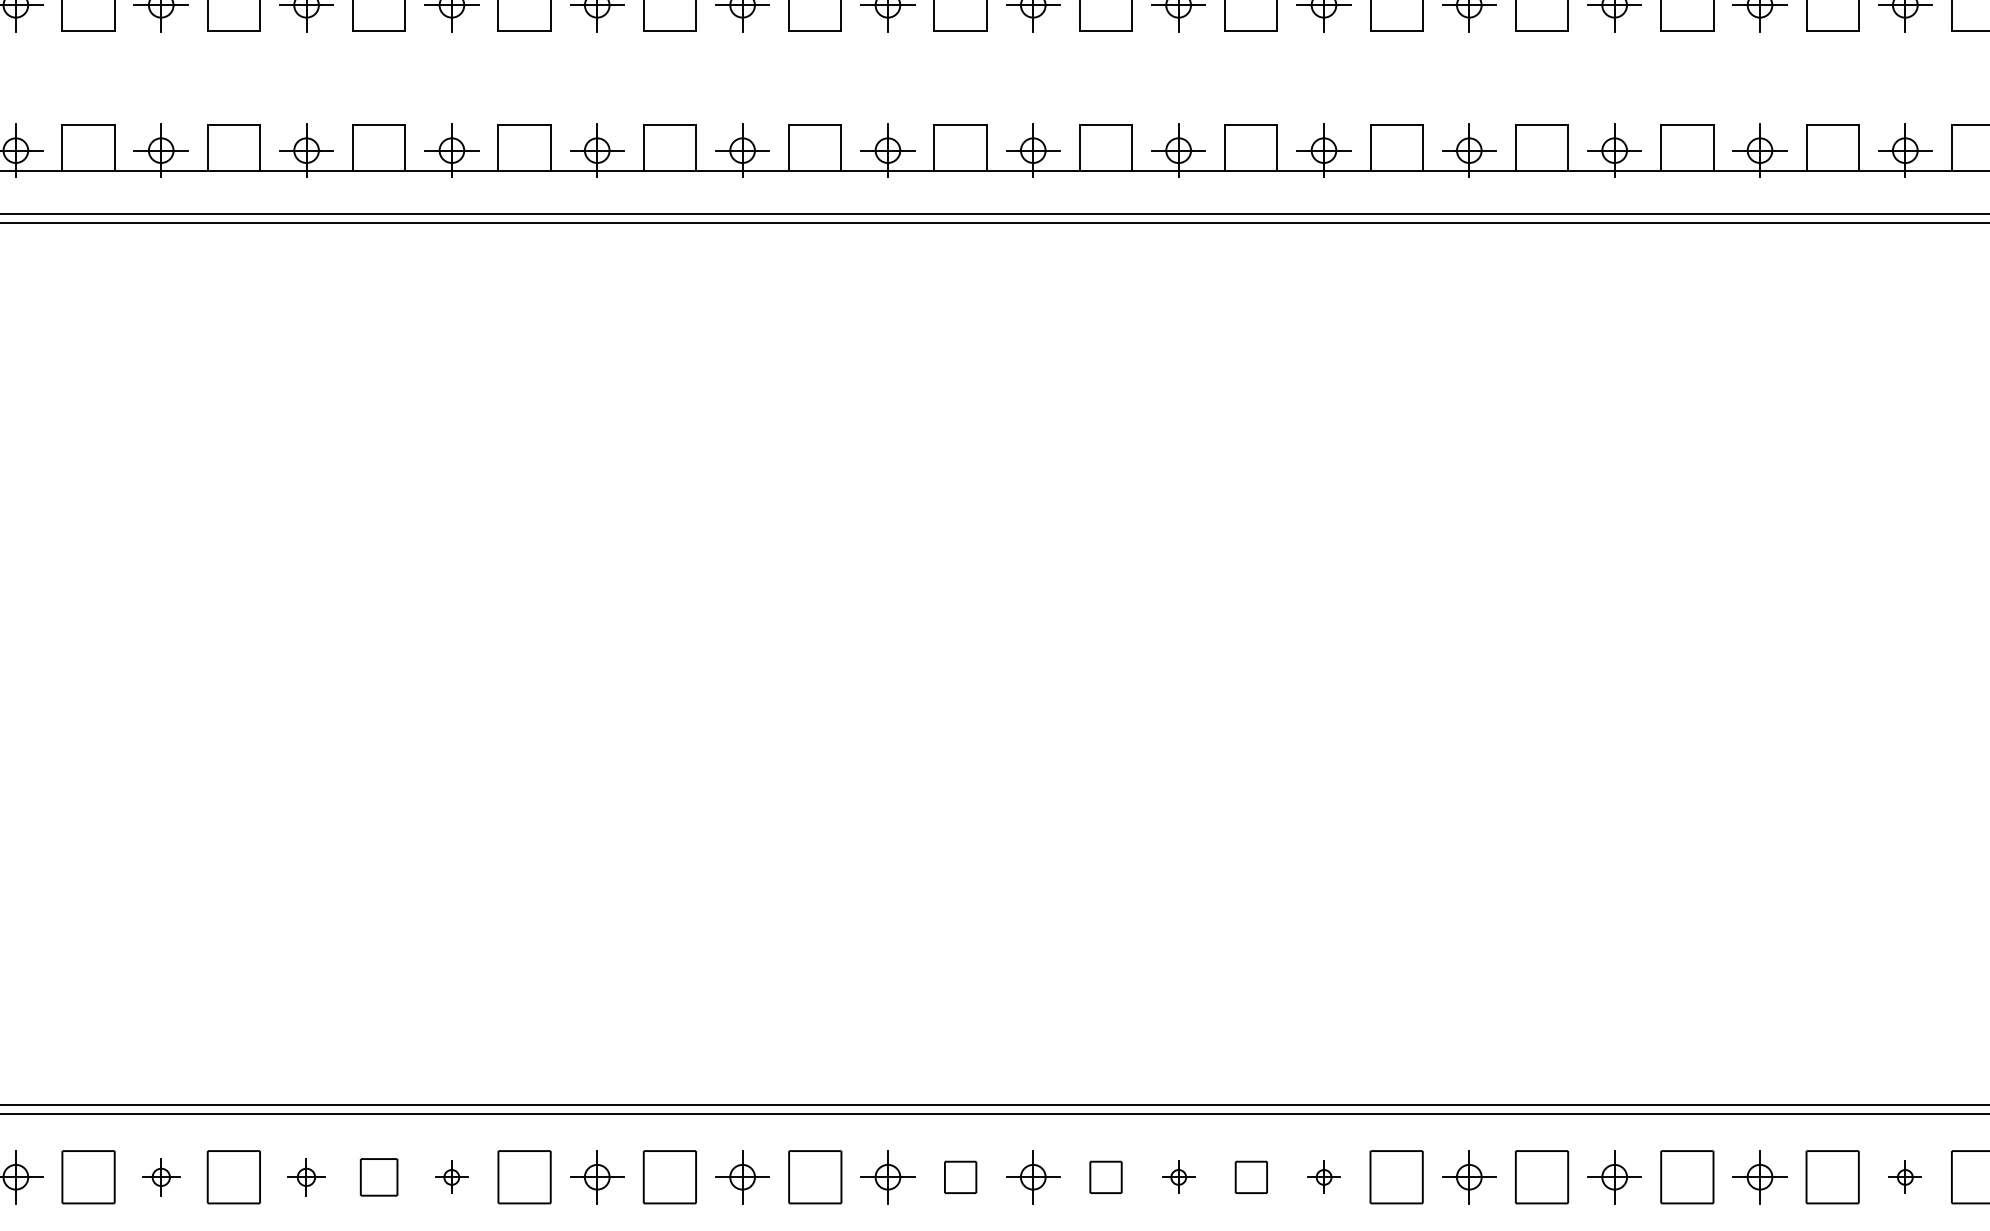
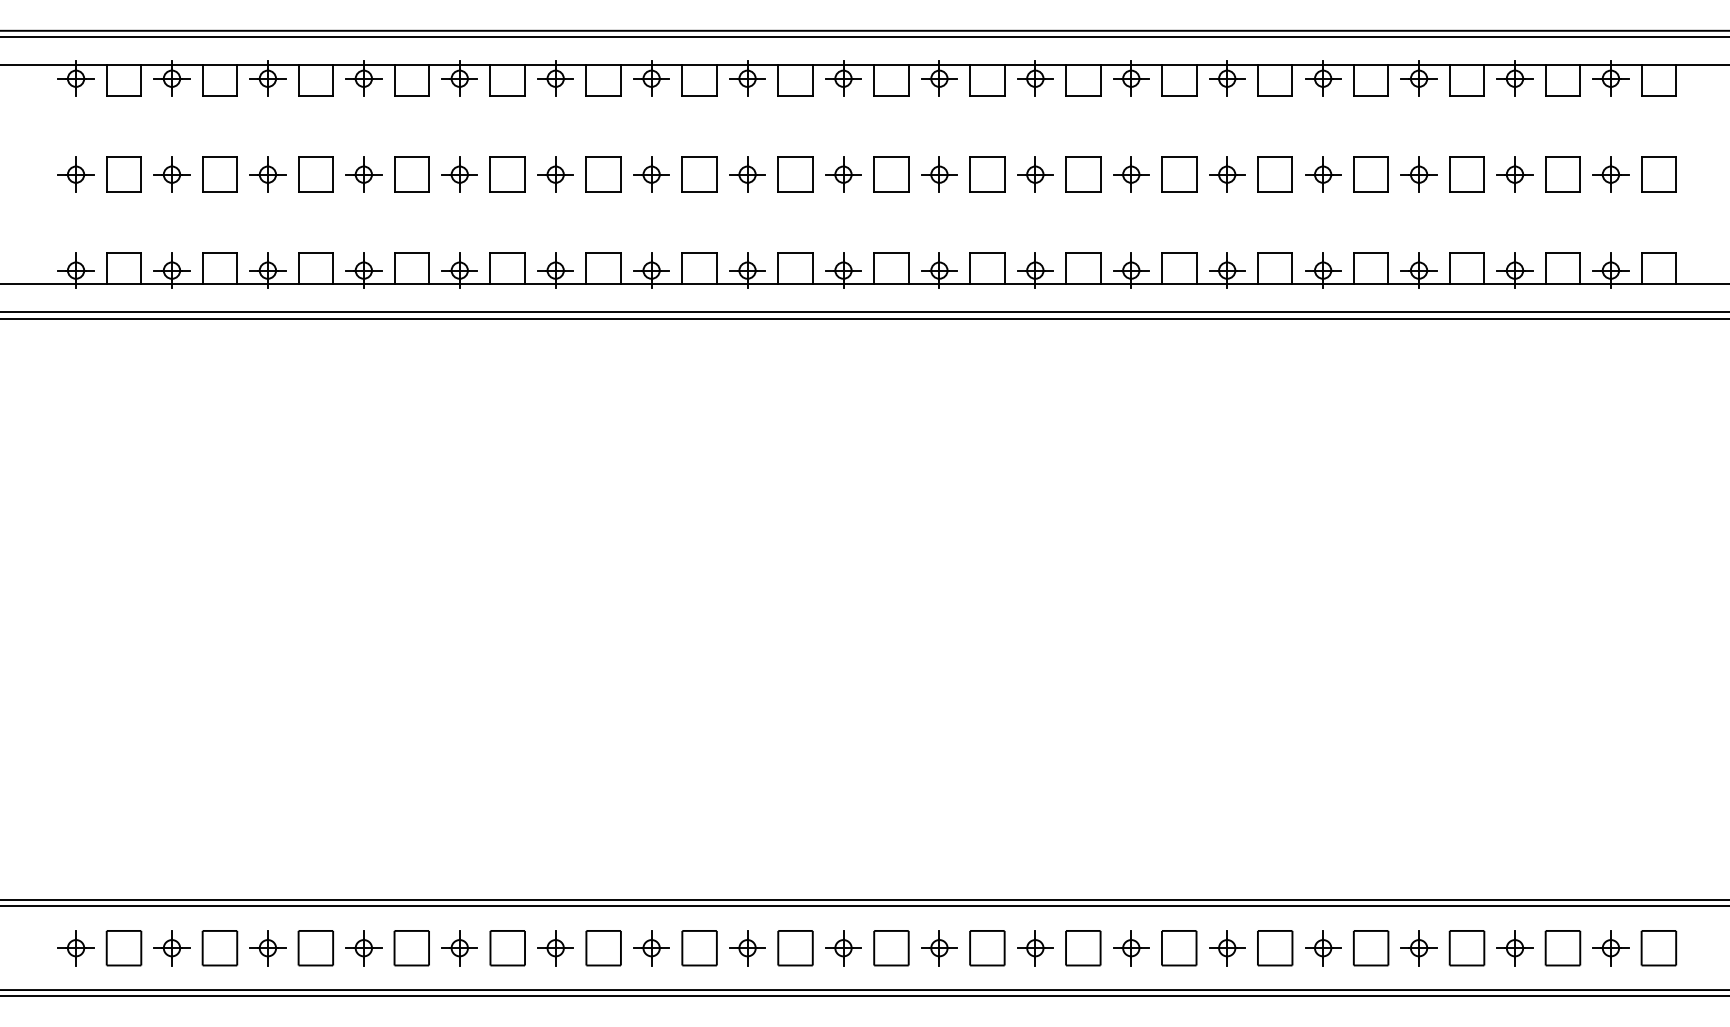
part: (160, 1177) -> (363, 948), size x1.43
part: (306, 1177) -> (459, 948), size x1.43
part: (378, 1177) -> (507, 948), size x1.43
part: (451, 1177) -> (555, 948), size x1.67
part: (960, 1177) -> (891, 948), size x1.67
part: (1106, 1177) -> (987, 948), size x1.67
part: (1178, 1177) -> (1035, 948), size x1.67
part: (1251, 1177) -> (1083, 948), size x1.67
part: (1324, 1177) -> (1131, 948), size x1.67
part: (1904, 1177) -> (1514, 948), size x1.67

